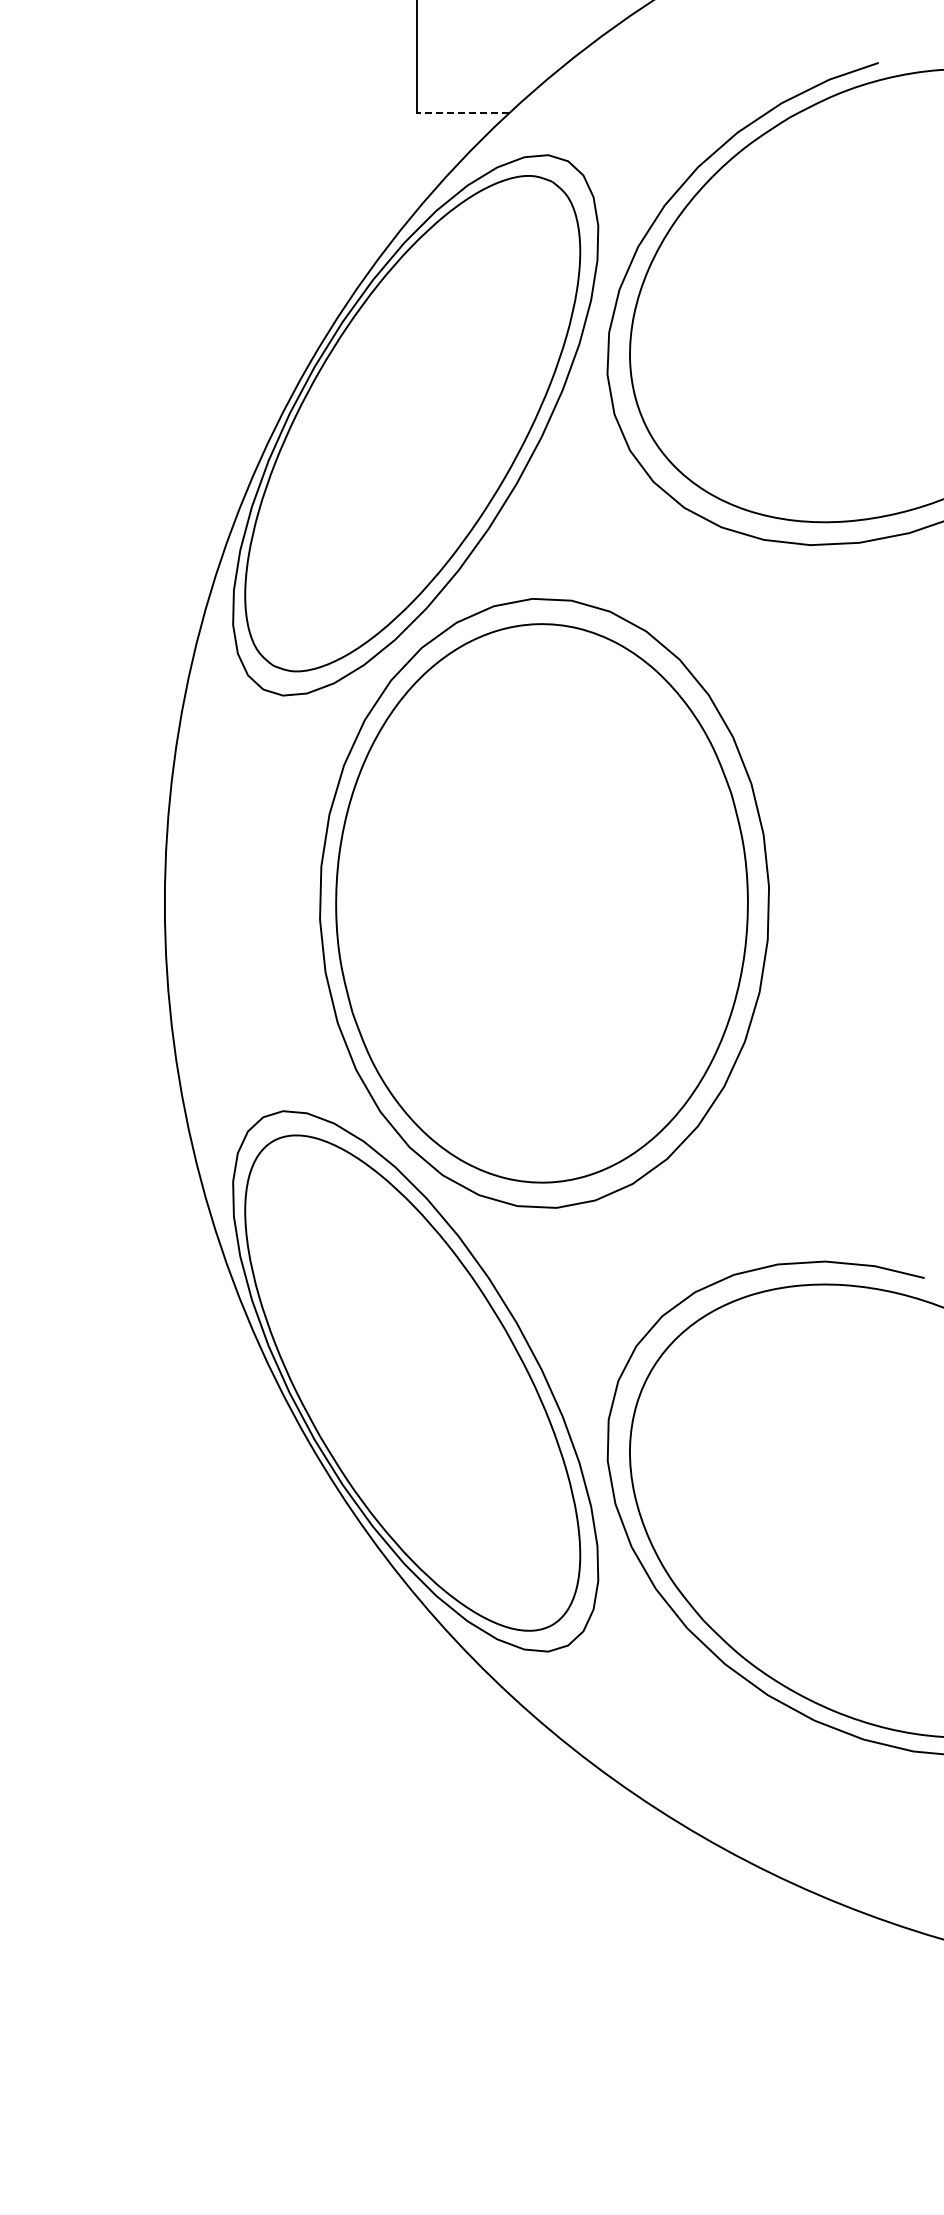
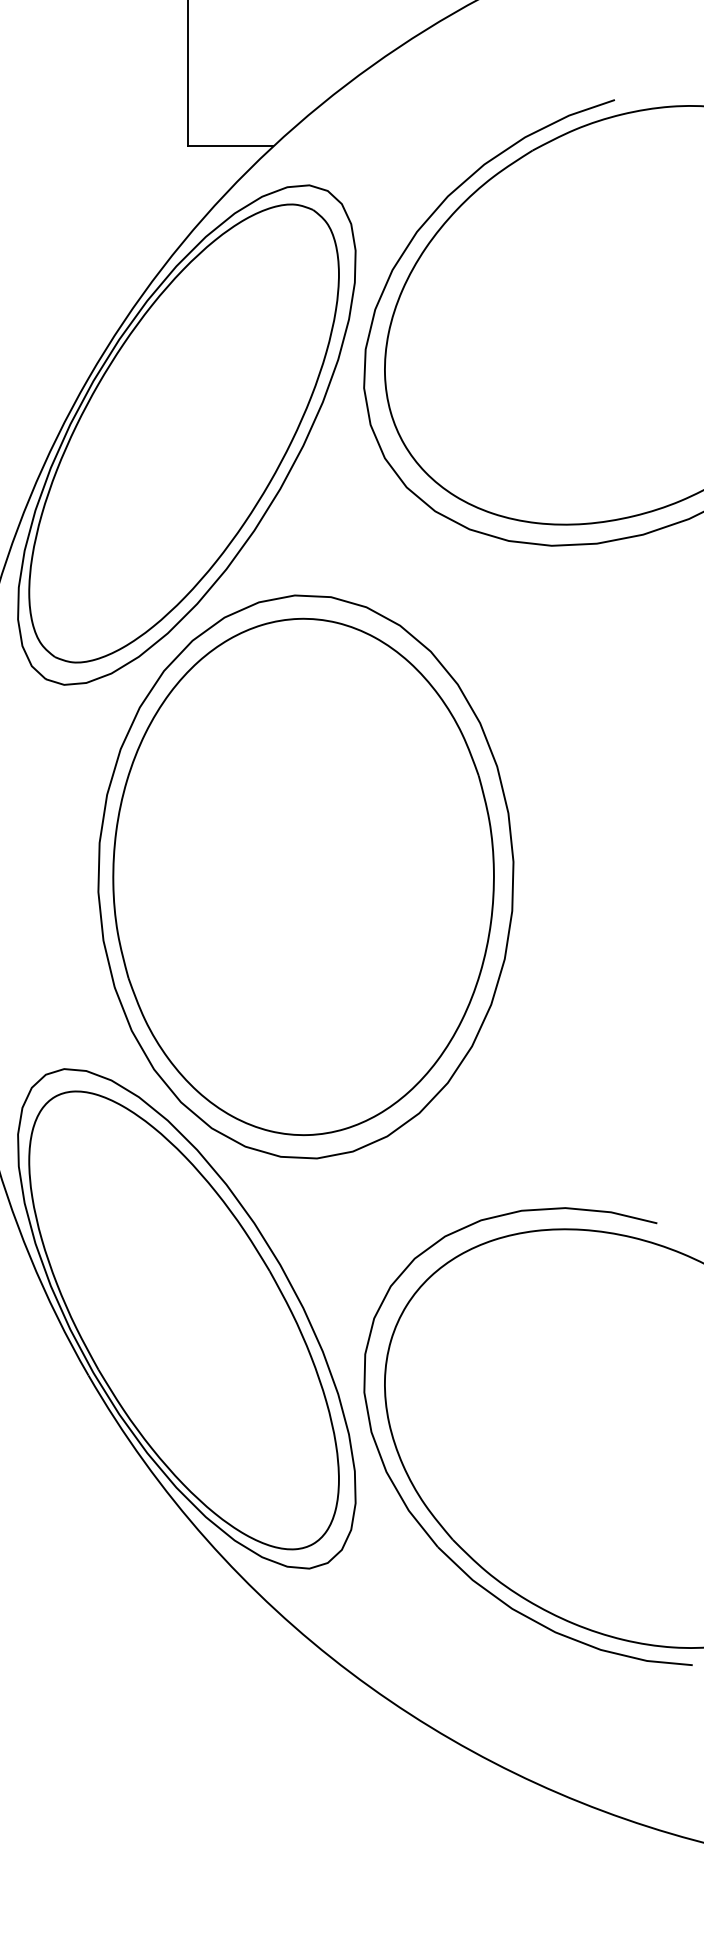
line: (462, 113) -> (230, 146), dashed -> solid

